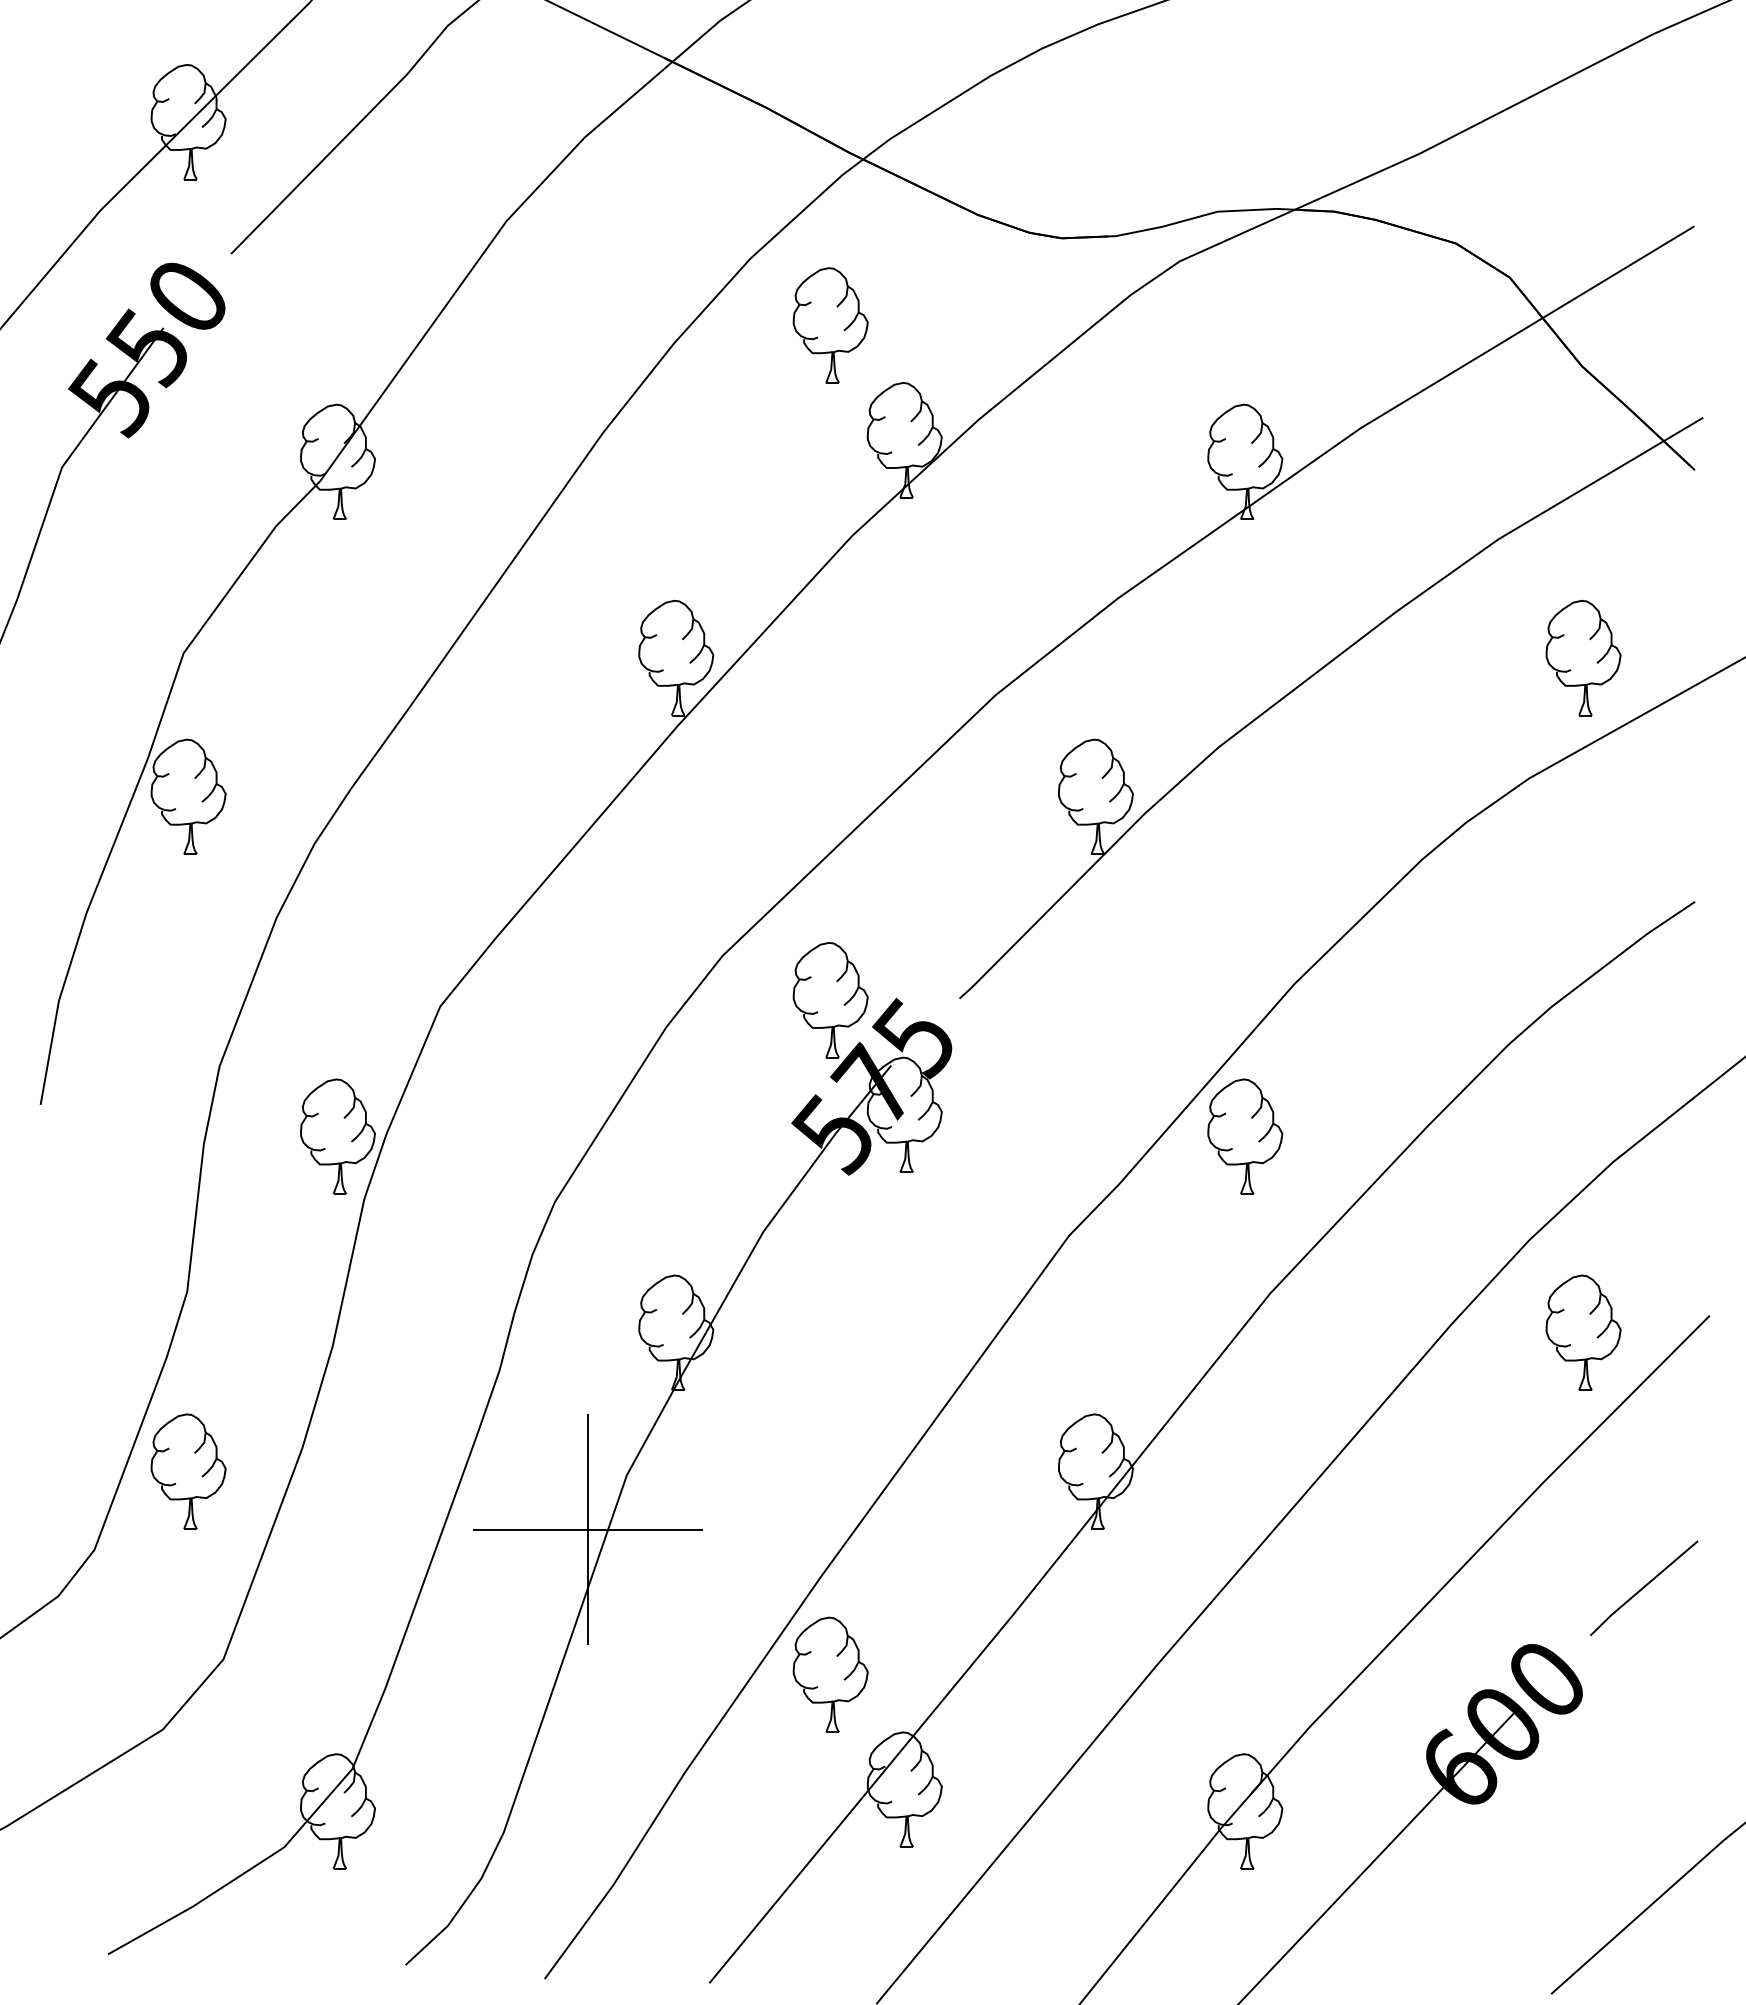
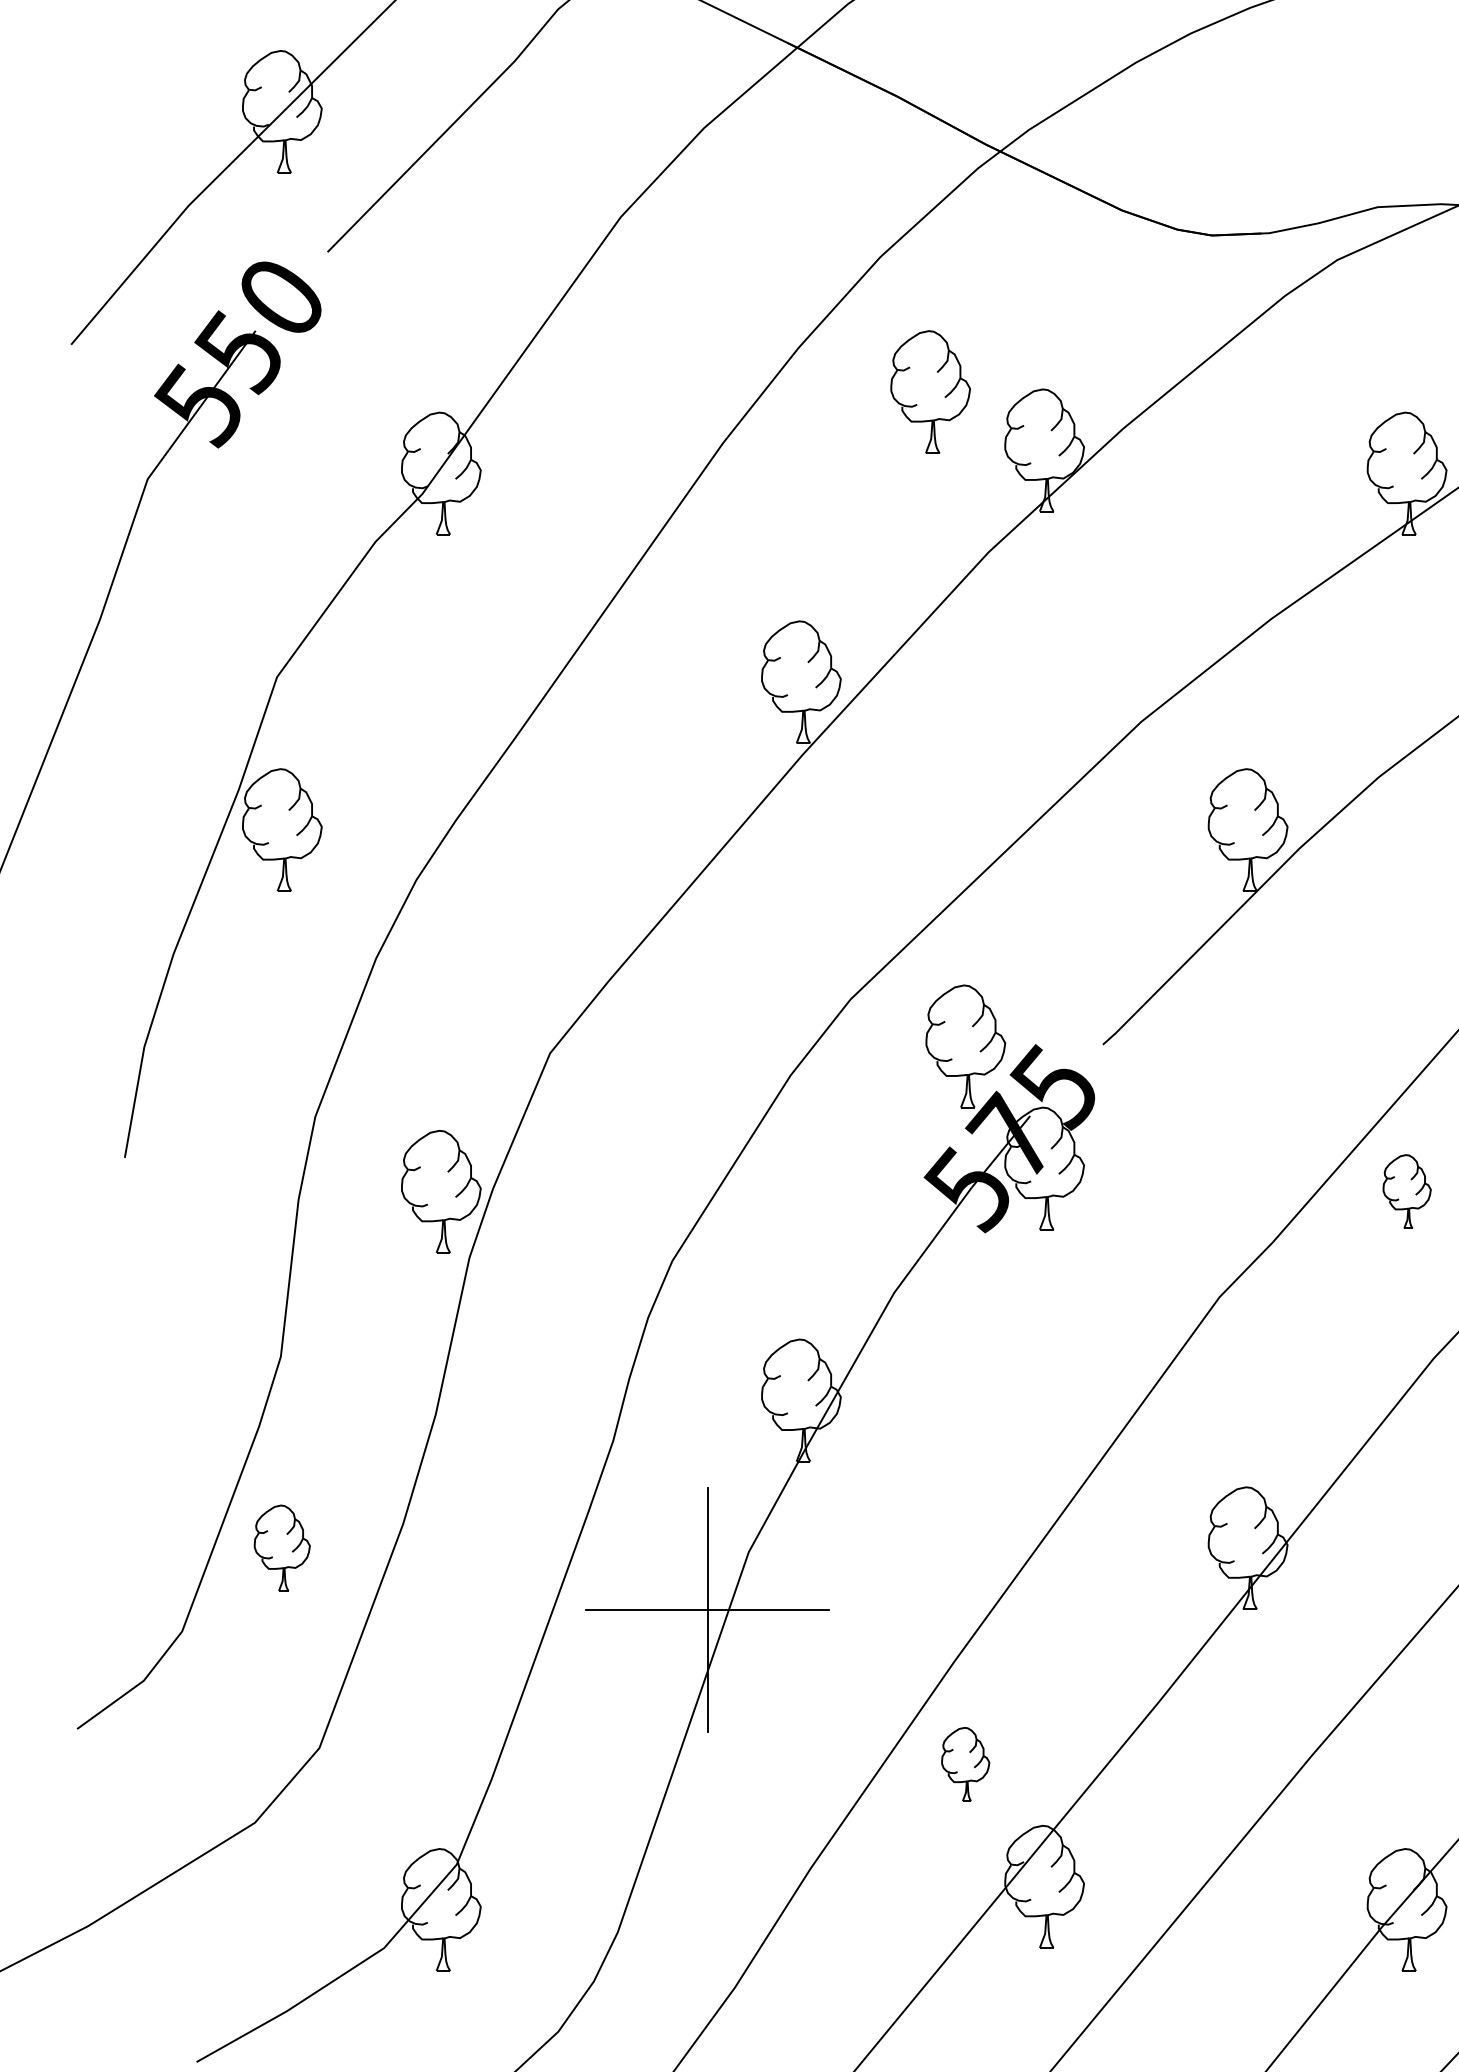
part: (830, 325) -> (930, 392), moved
part: (1245, 1136) -> (1407, 1191), size x0.6
part: (188, 1471) -> (282, 1548), size x0.7
part: (830, 1674) -> (965, 1764), size x0.6

